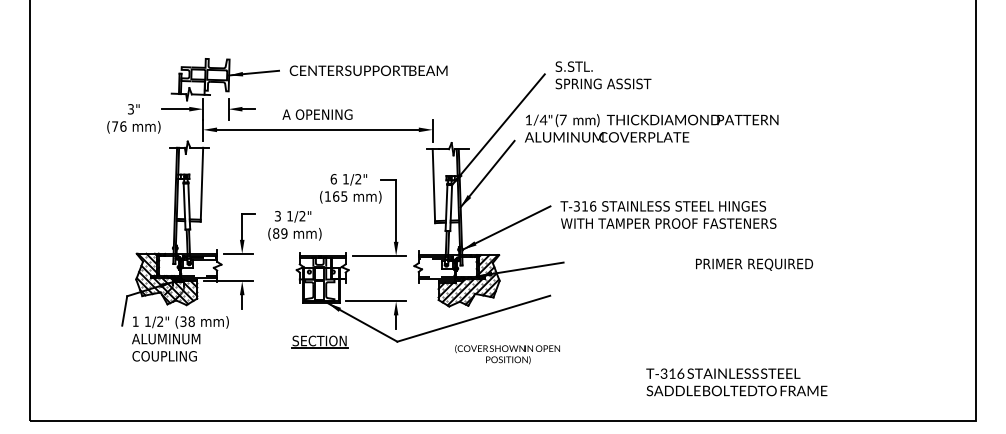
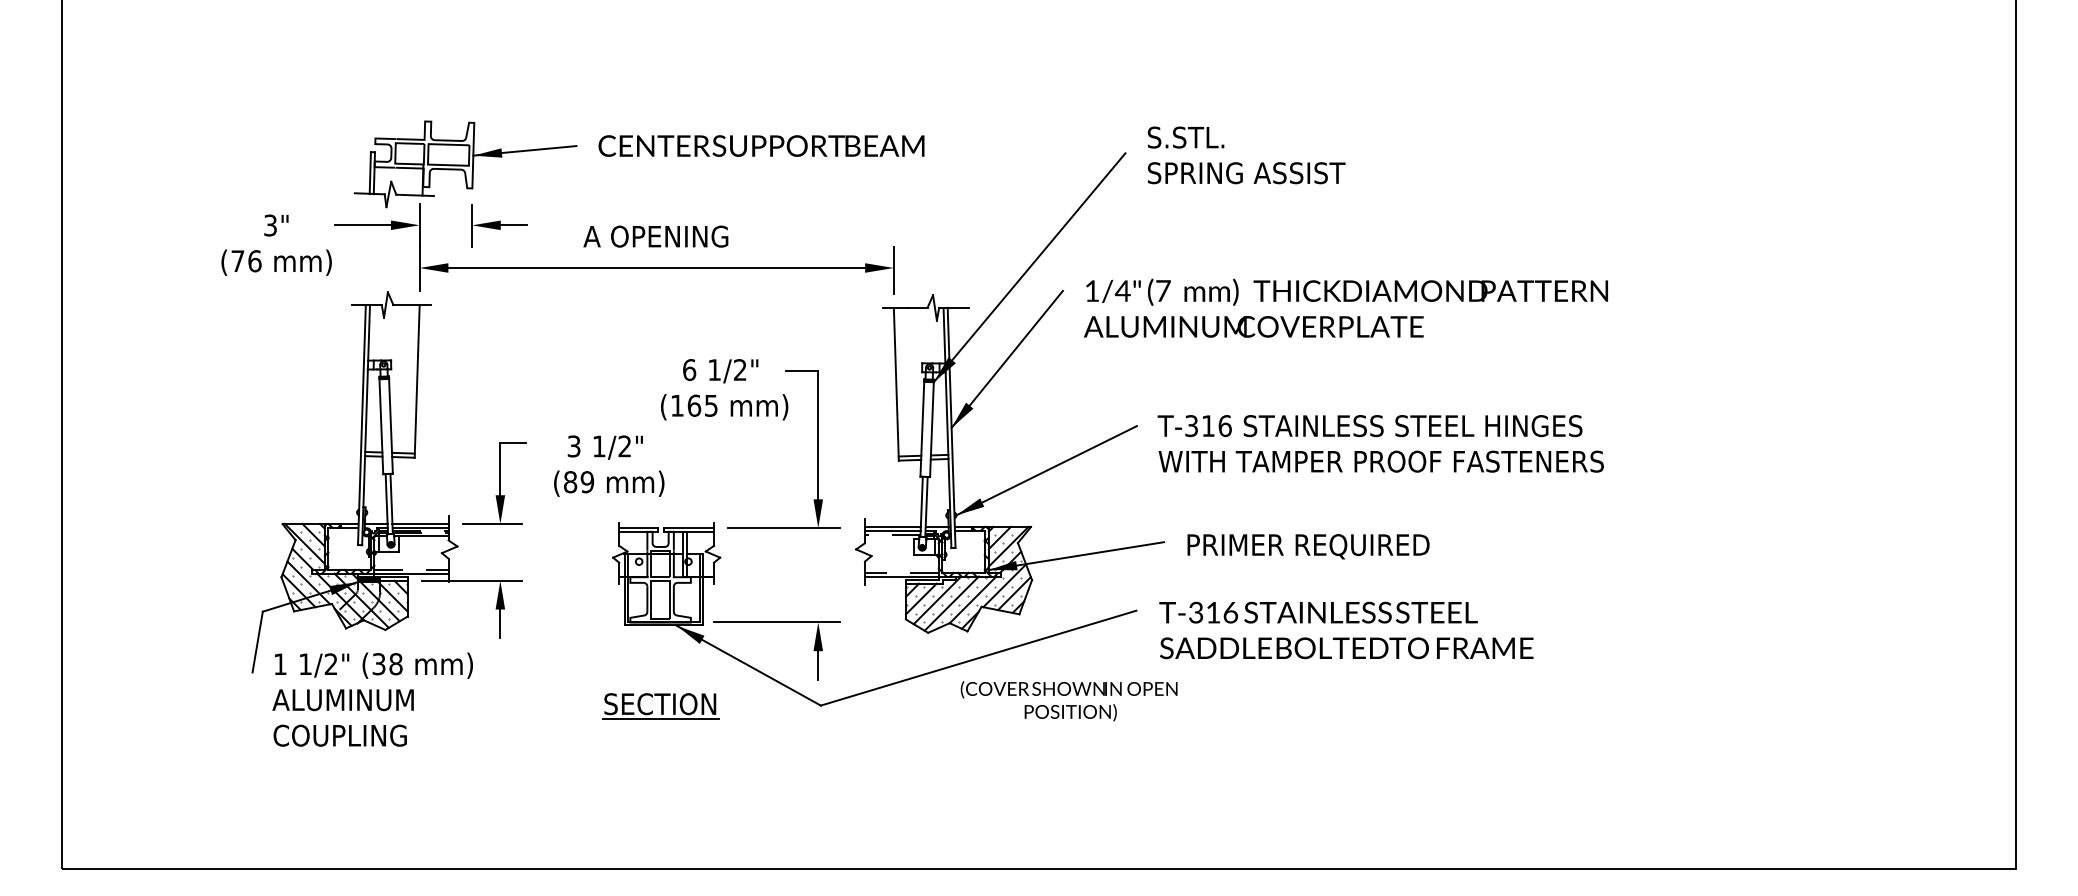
text: (651, 128) -> (1345, 308), moved
text: (754, 264) -> (1308, 546), moved
text: (507, 354) -> (1068, 701), moved
text: (736, 382) -> (1345, 630), moved

